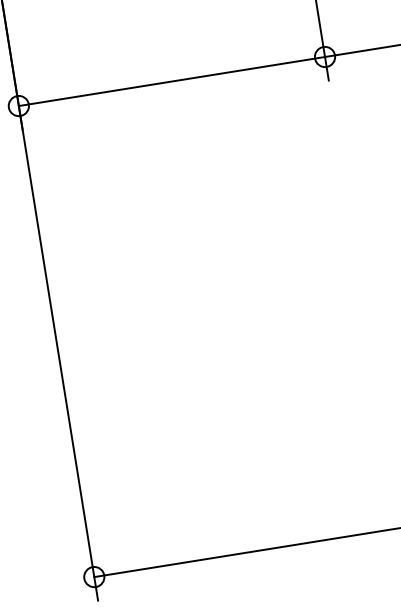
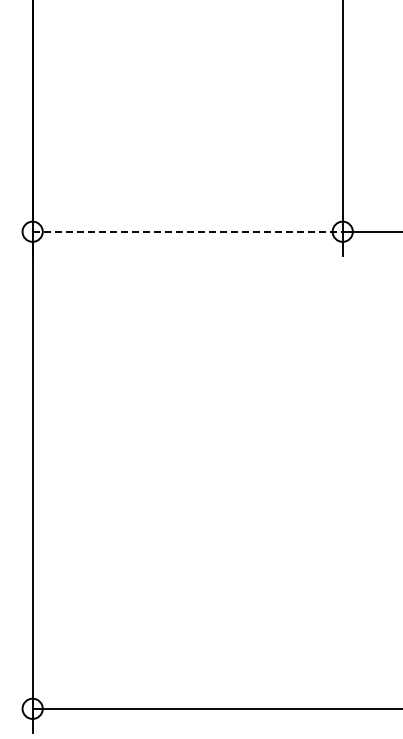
line: (172, 81) -> (188, 231), solid -> dashed

